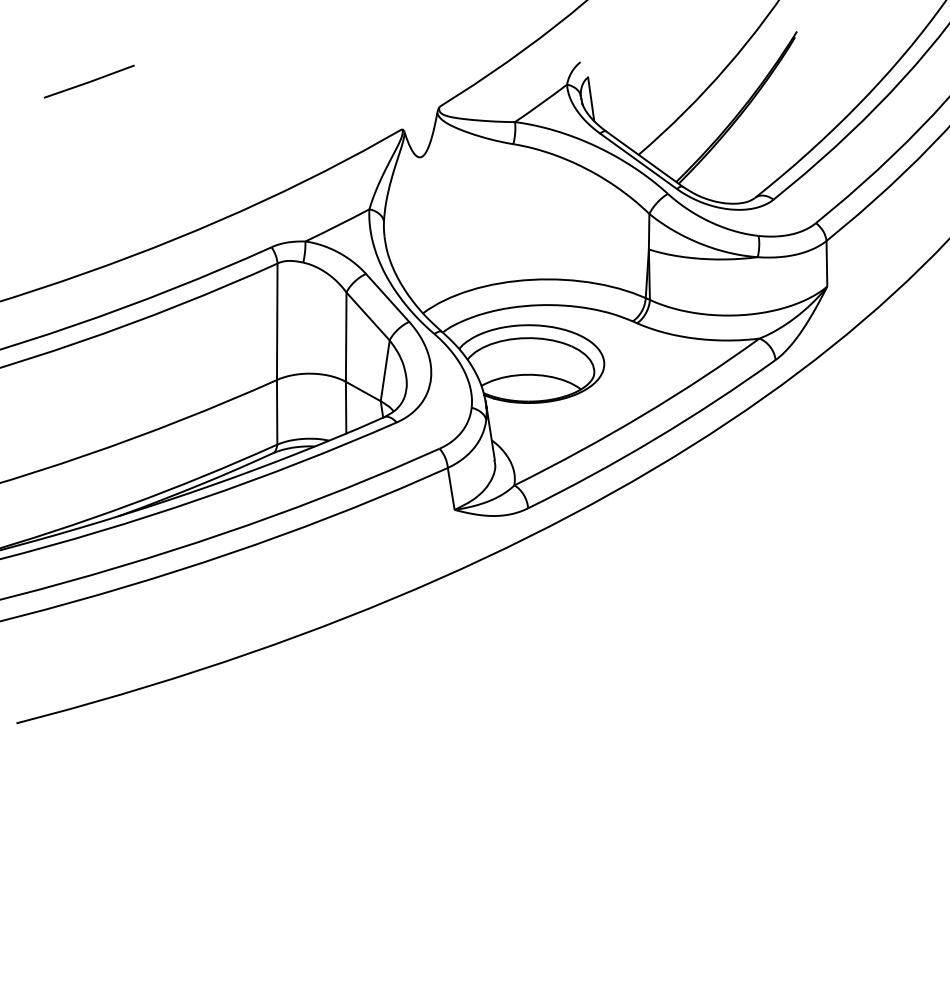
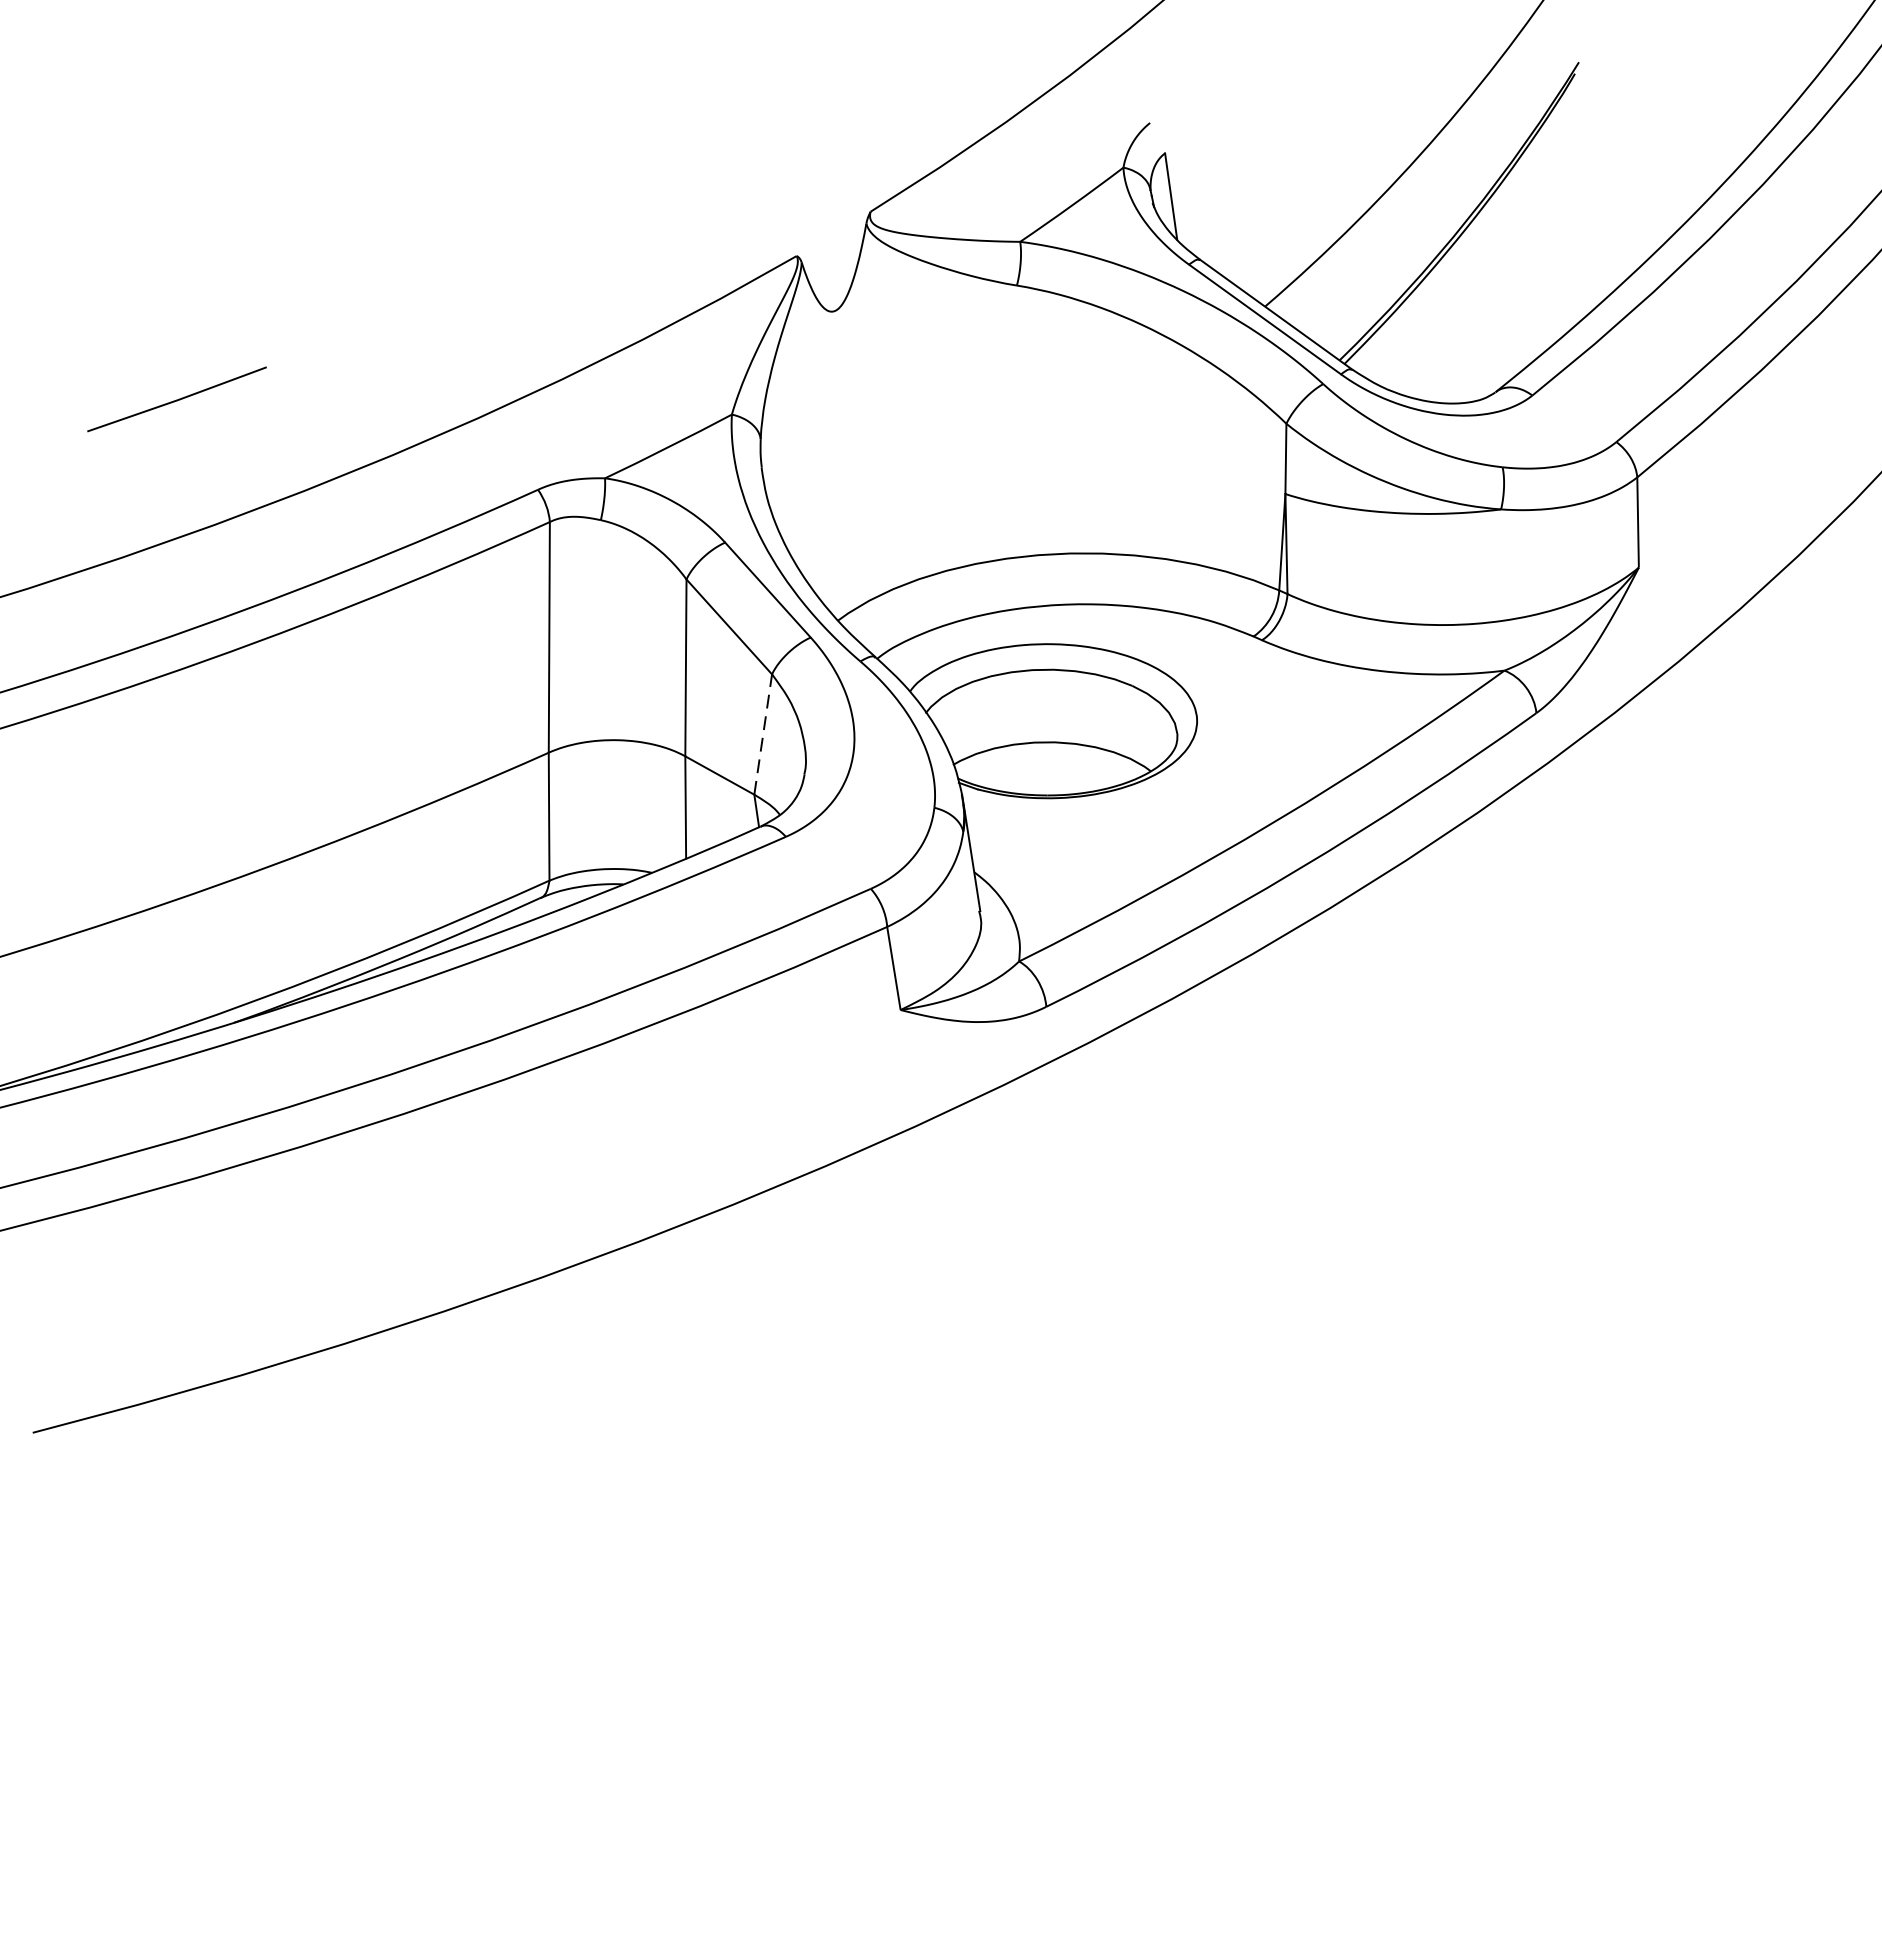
line: (89, 81) -> (177, 399), moved
line: (385, 370) -> (763, 733), solid -> dashed

